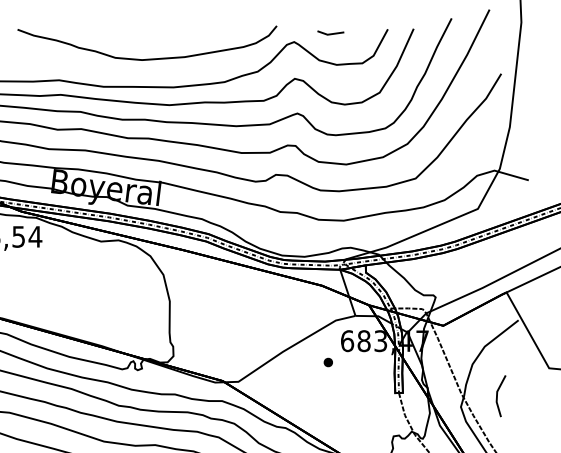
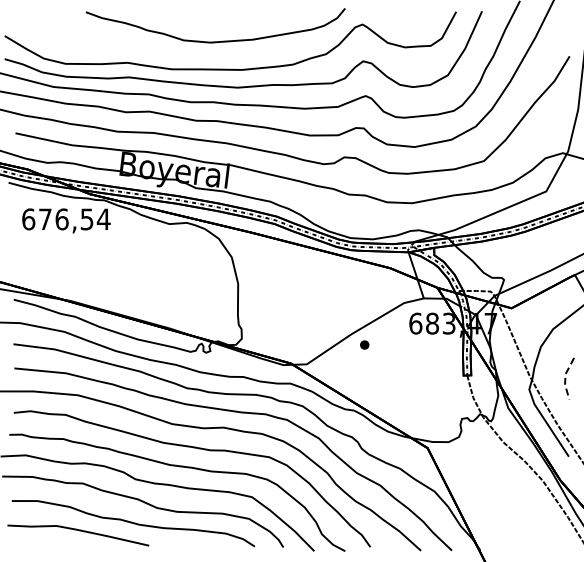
line: (331, 32) -> (399, 15), removed
part: (328, 361) -> (364, 344), moved
line: (497, 395) -> (565, 378), solid -> dashed

